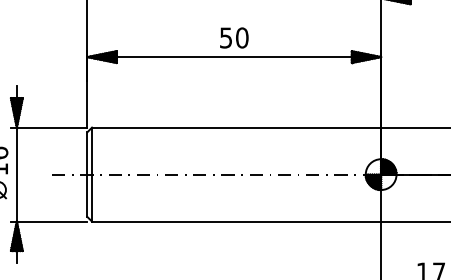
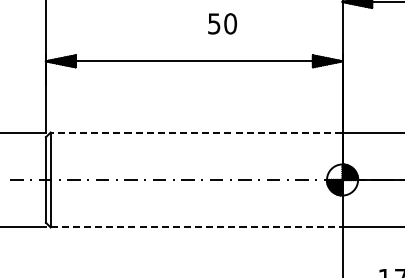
text: (234, 37) -> (222, 23), moved
line: (236, 127) -> (196, 132), solid -> dashed
line: (236, 221) -> (196, 227), solid -> dashed

